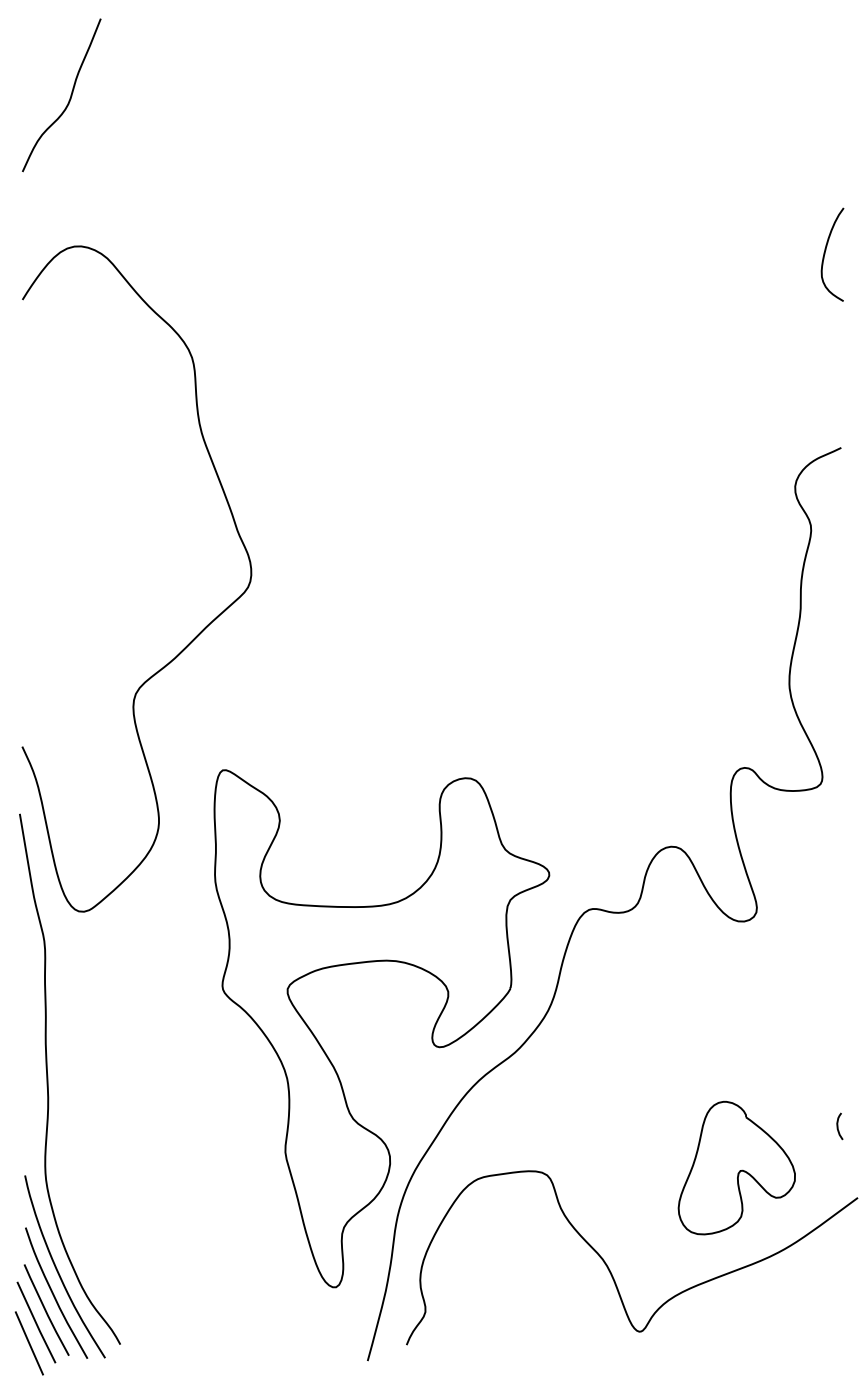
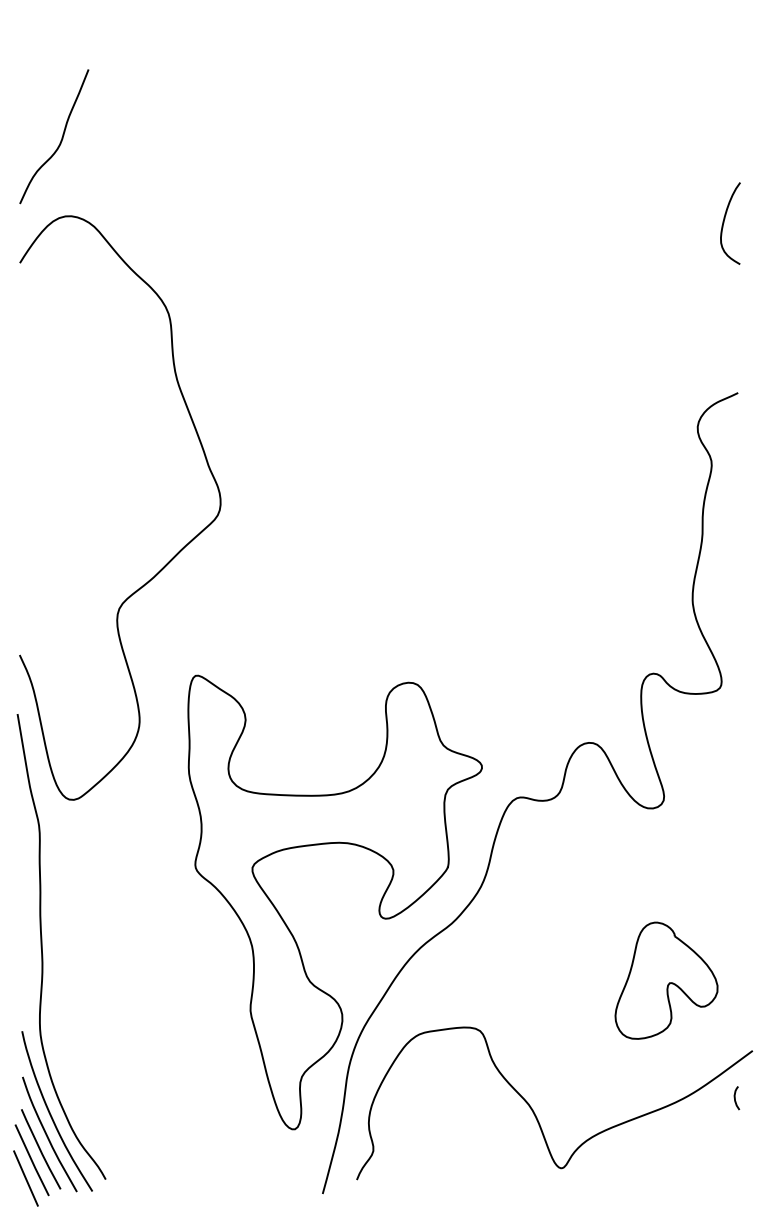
curve: (69, 96) -> (61, 137), moved
curve: (838, 1126) -> (735, 1098), moved
part: (736, 1167) -> (666, 980), moved

